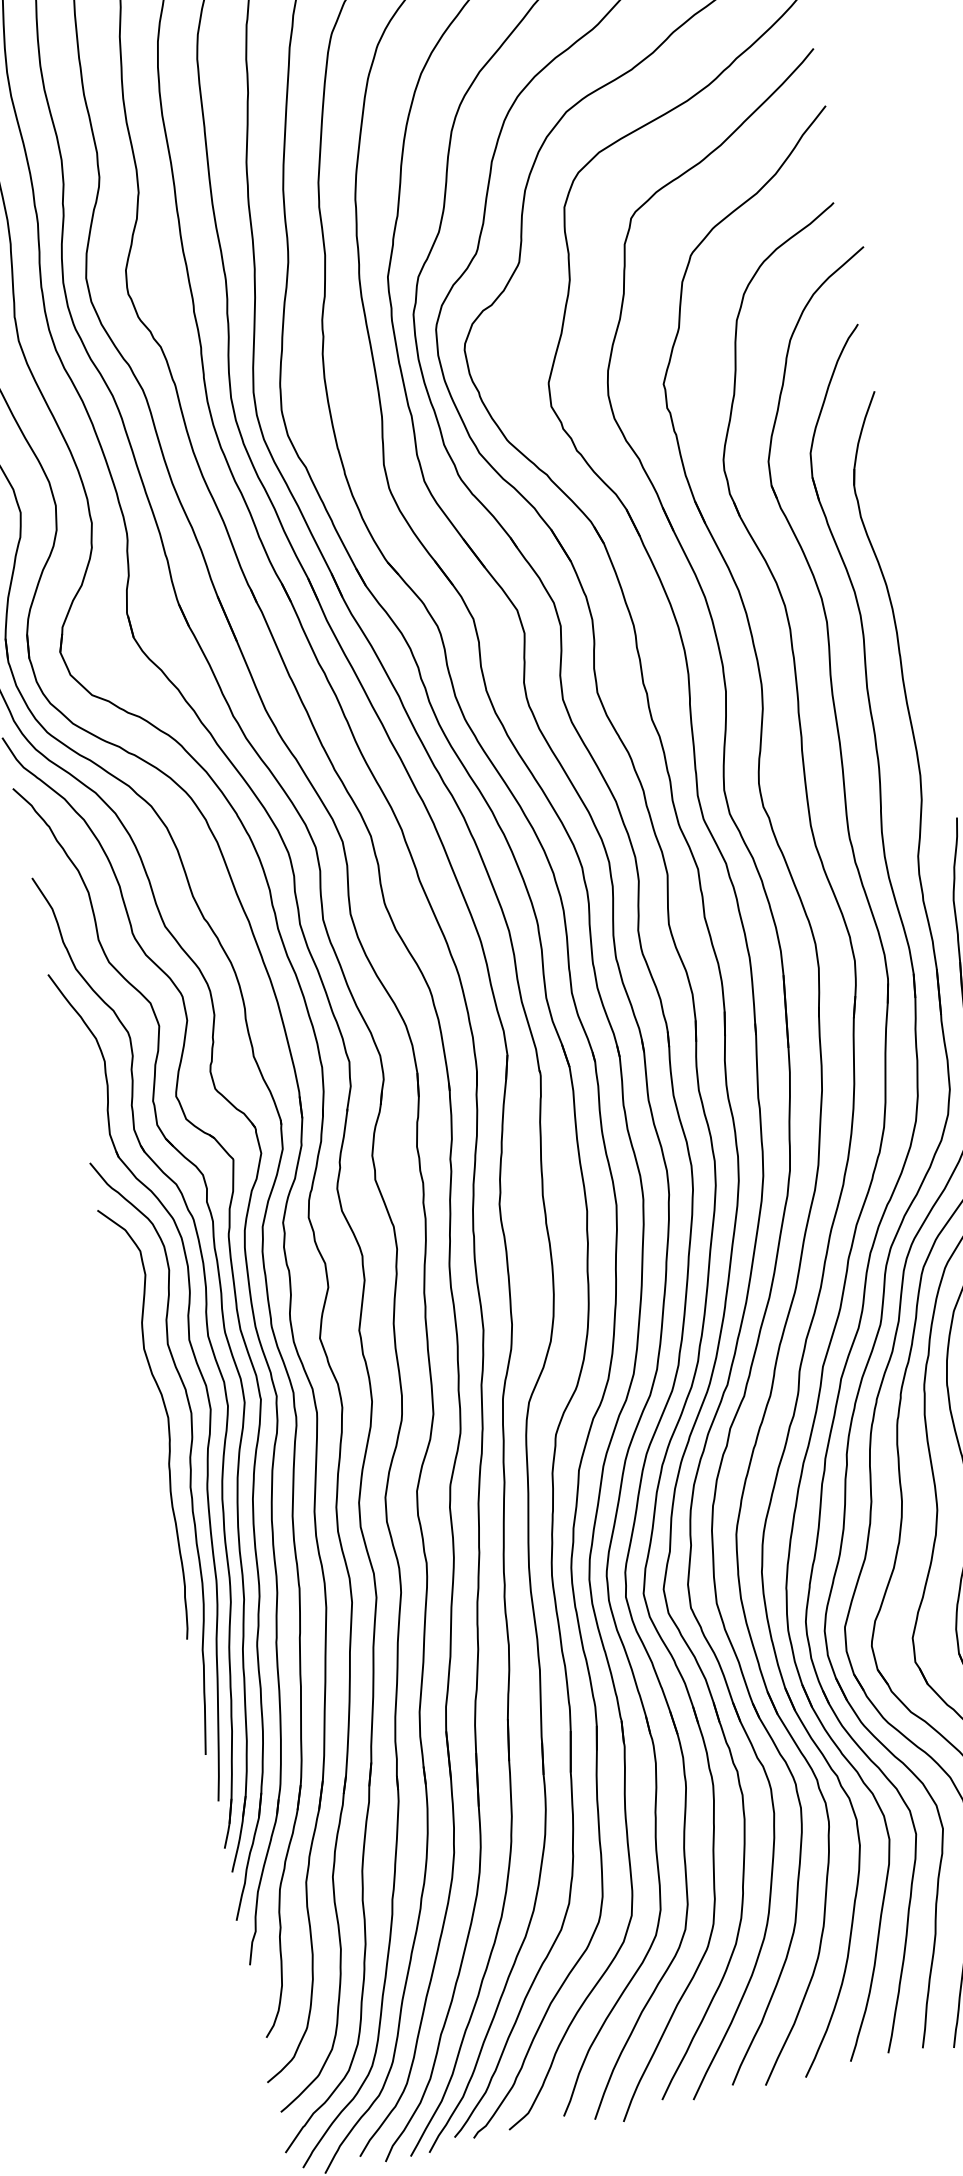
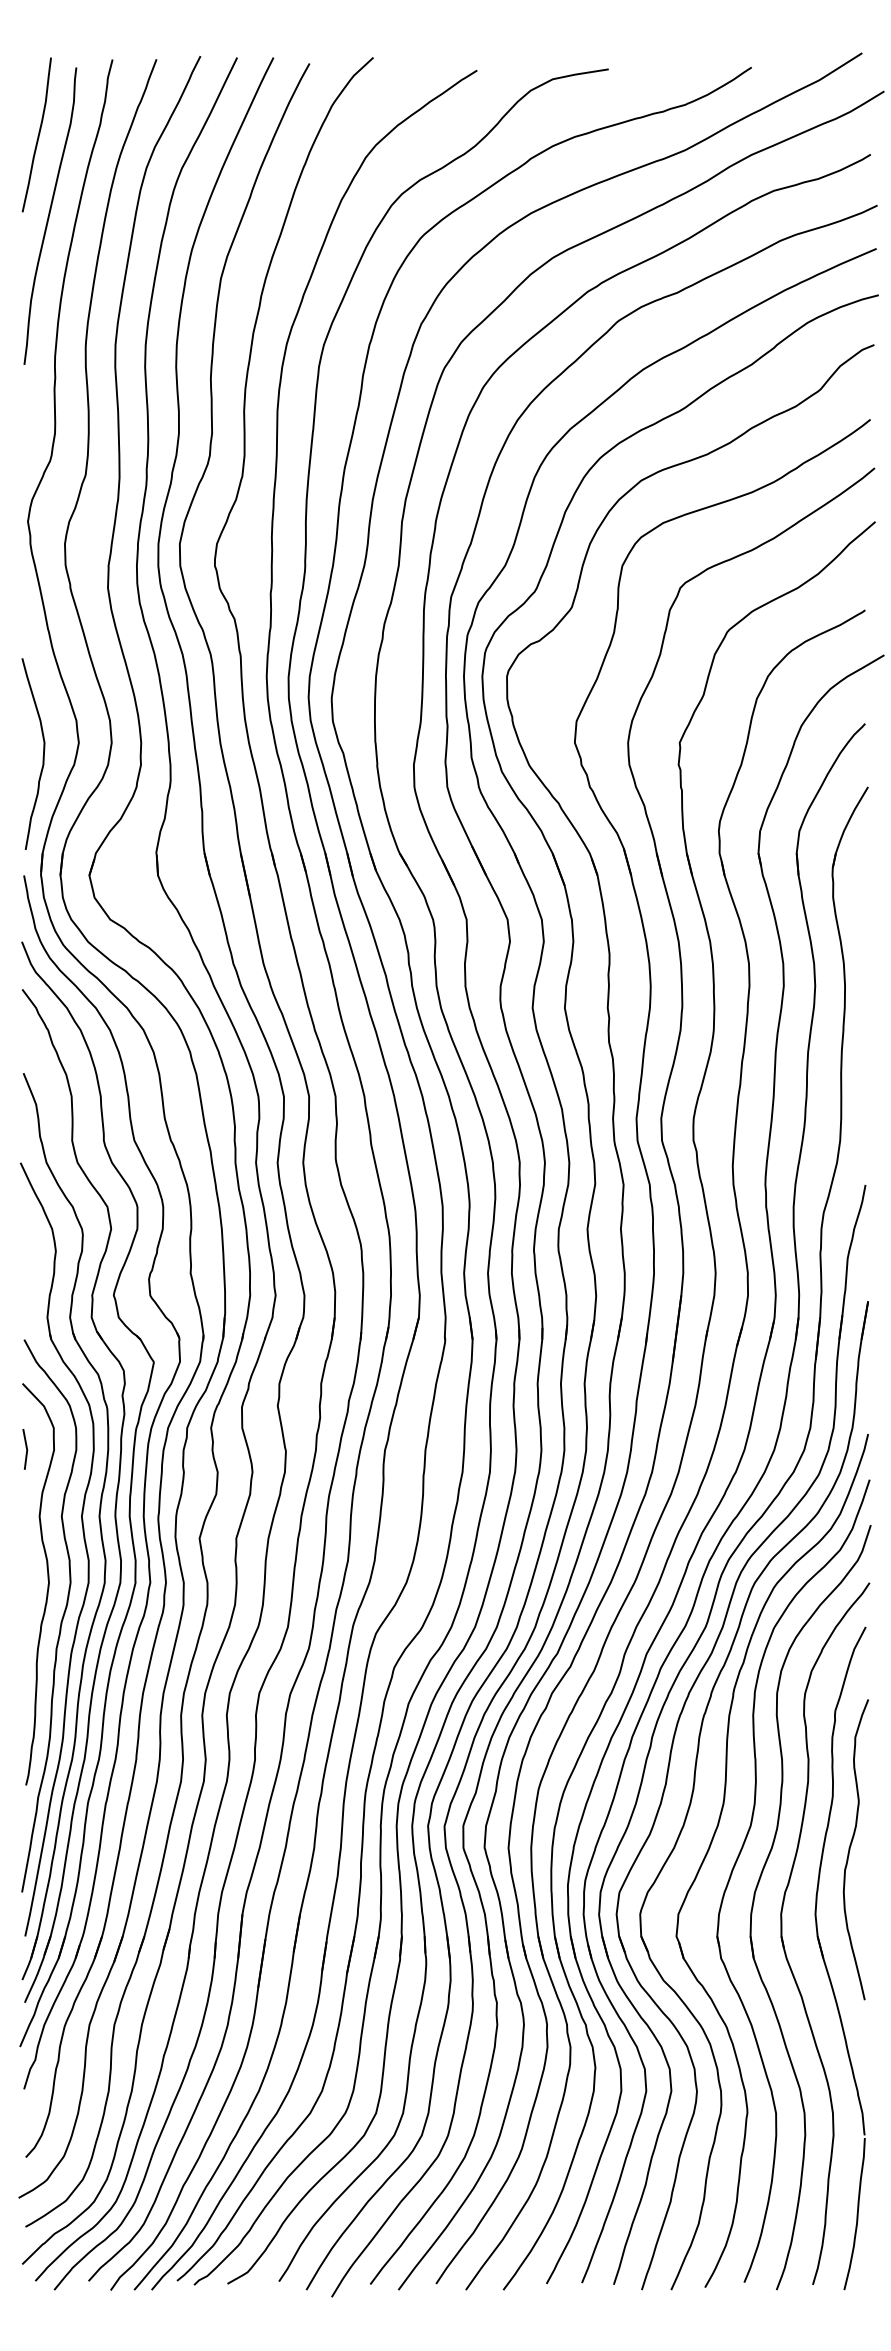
line: (115, 1280) -> (26, 1449), added

